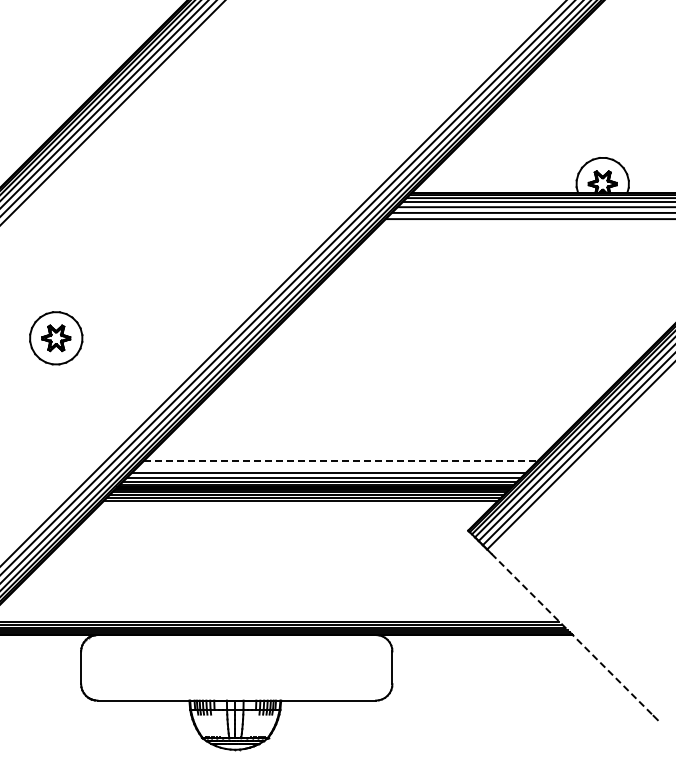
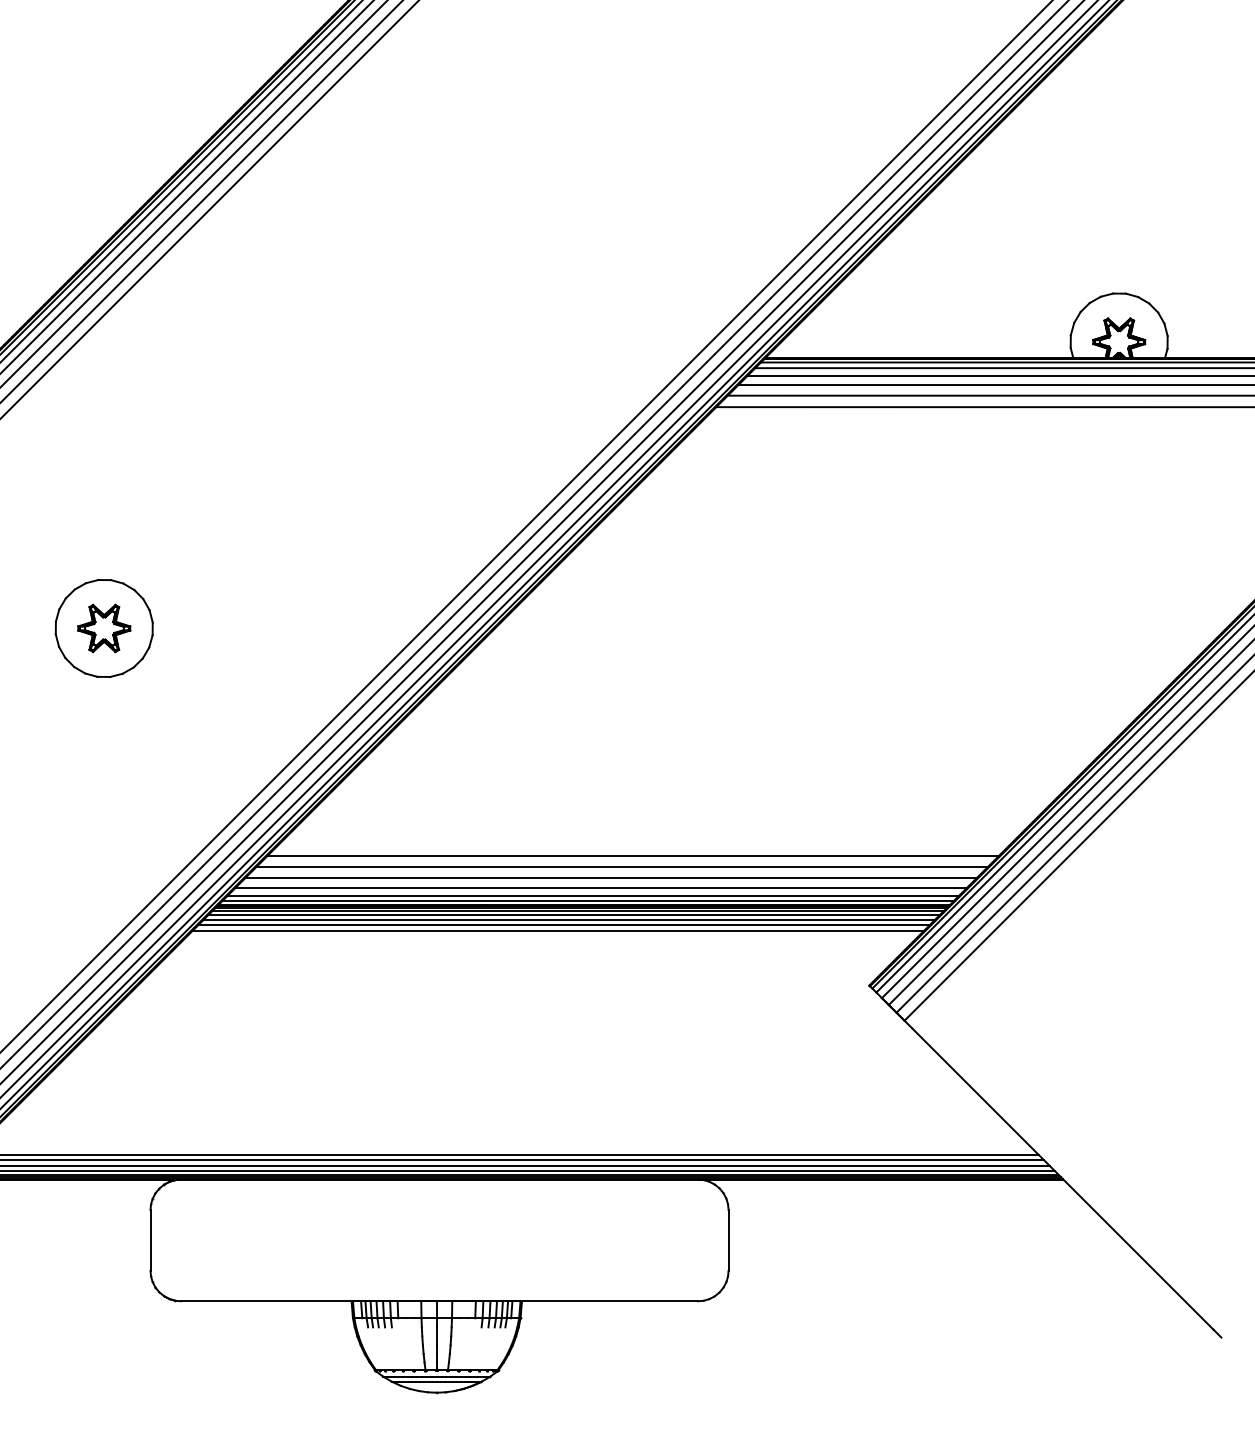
line: (341, 460) -> (633, 855), dashed -> solid
line: (335, 466) -> (622, 866), added
line: (572, 634) -> (1062, 1178), dashed -> solid

